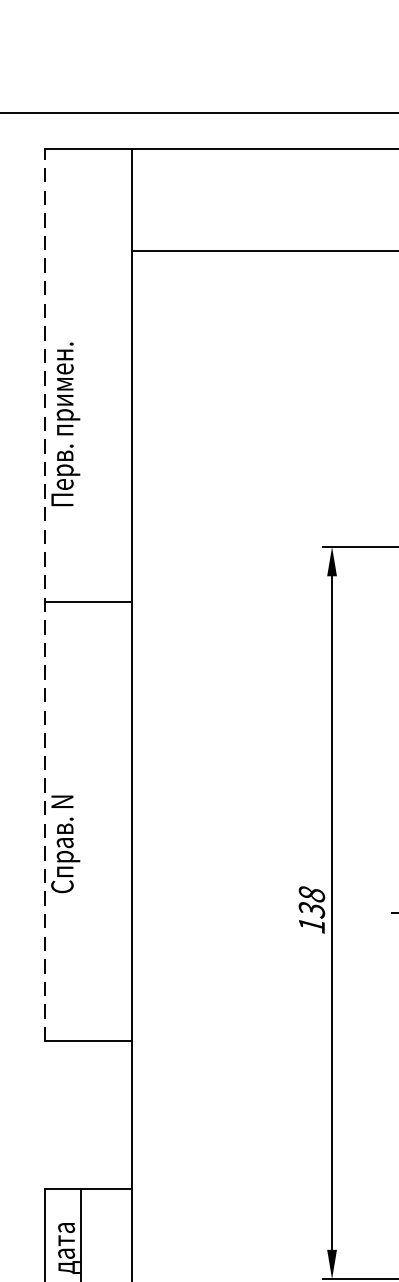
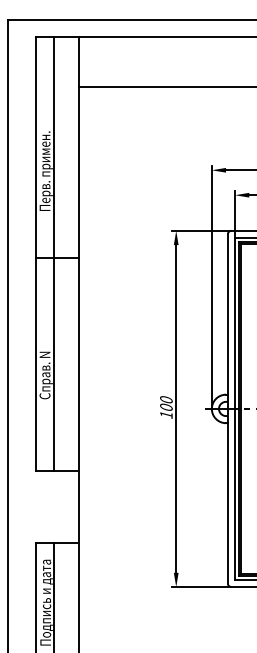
line: (44, 593) -> (36, 253), dashed -> solid
line: (81, 595) -> (54, 254), added
text: (312, 901) -> (166, 403), 138 -> 100

